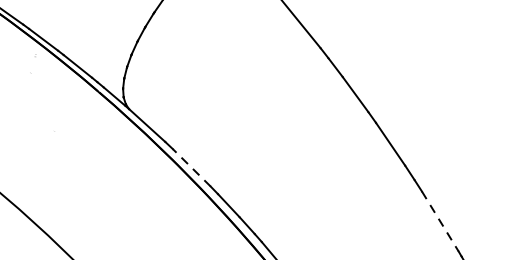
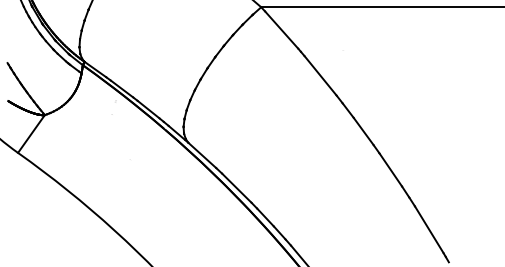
line: (191, 168) -> (236, 188), dashed -> solid
line: (440, 222) -> (429, 230), dashed -> solid

